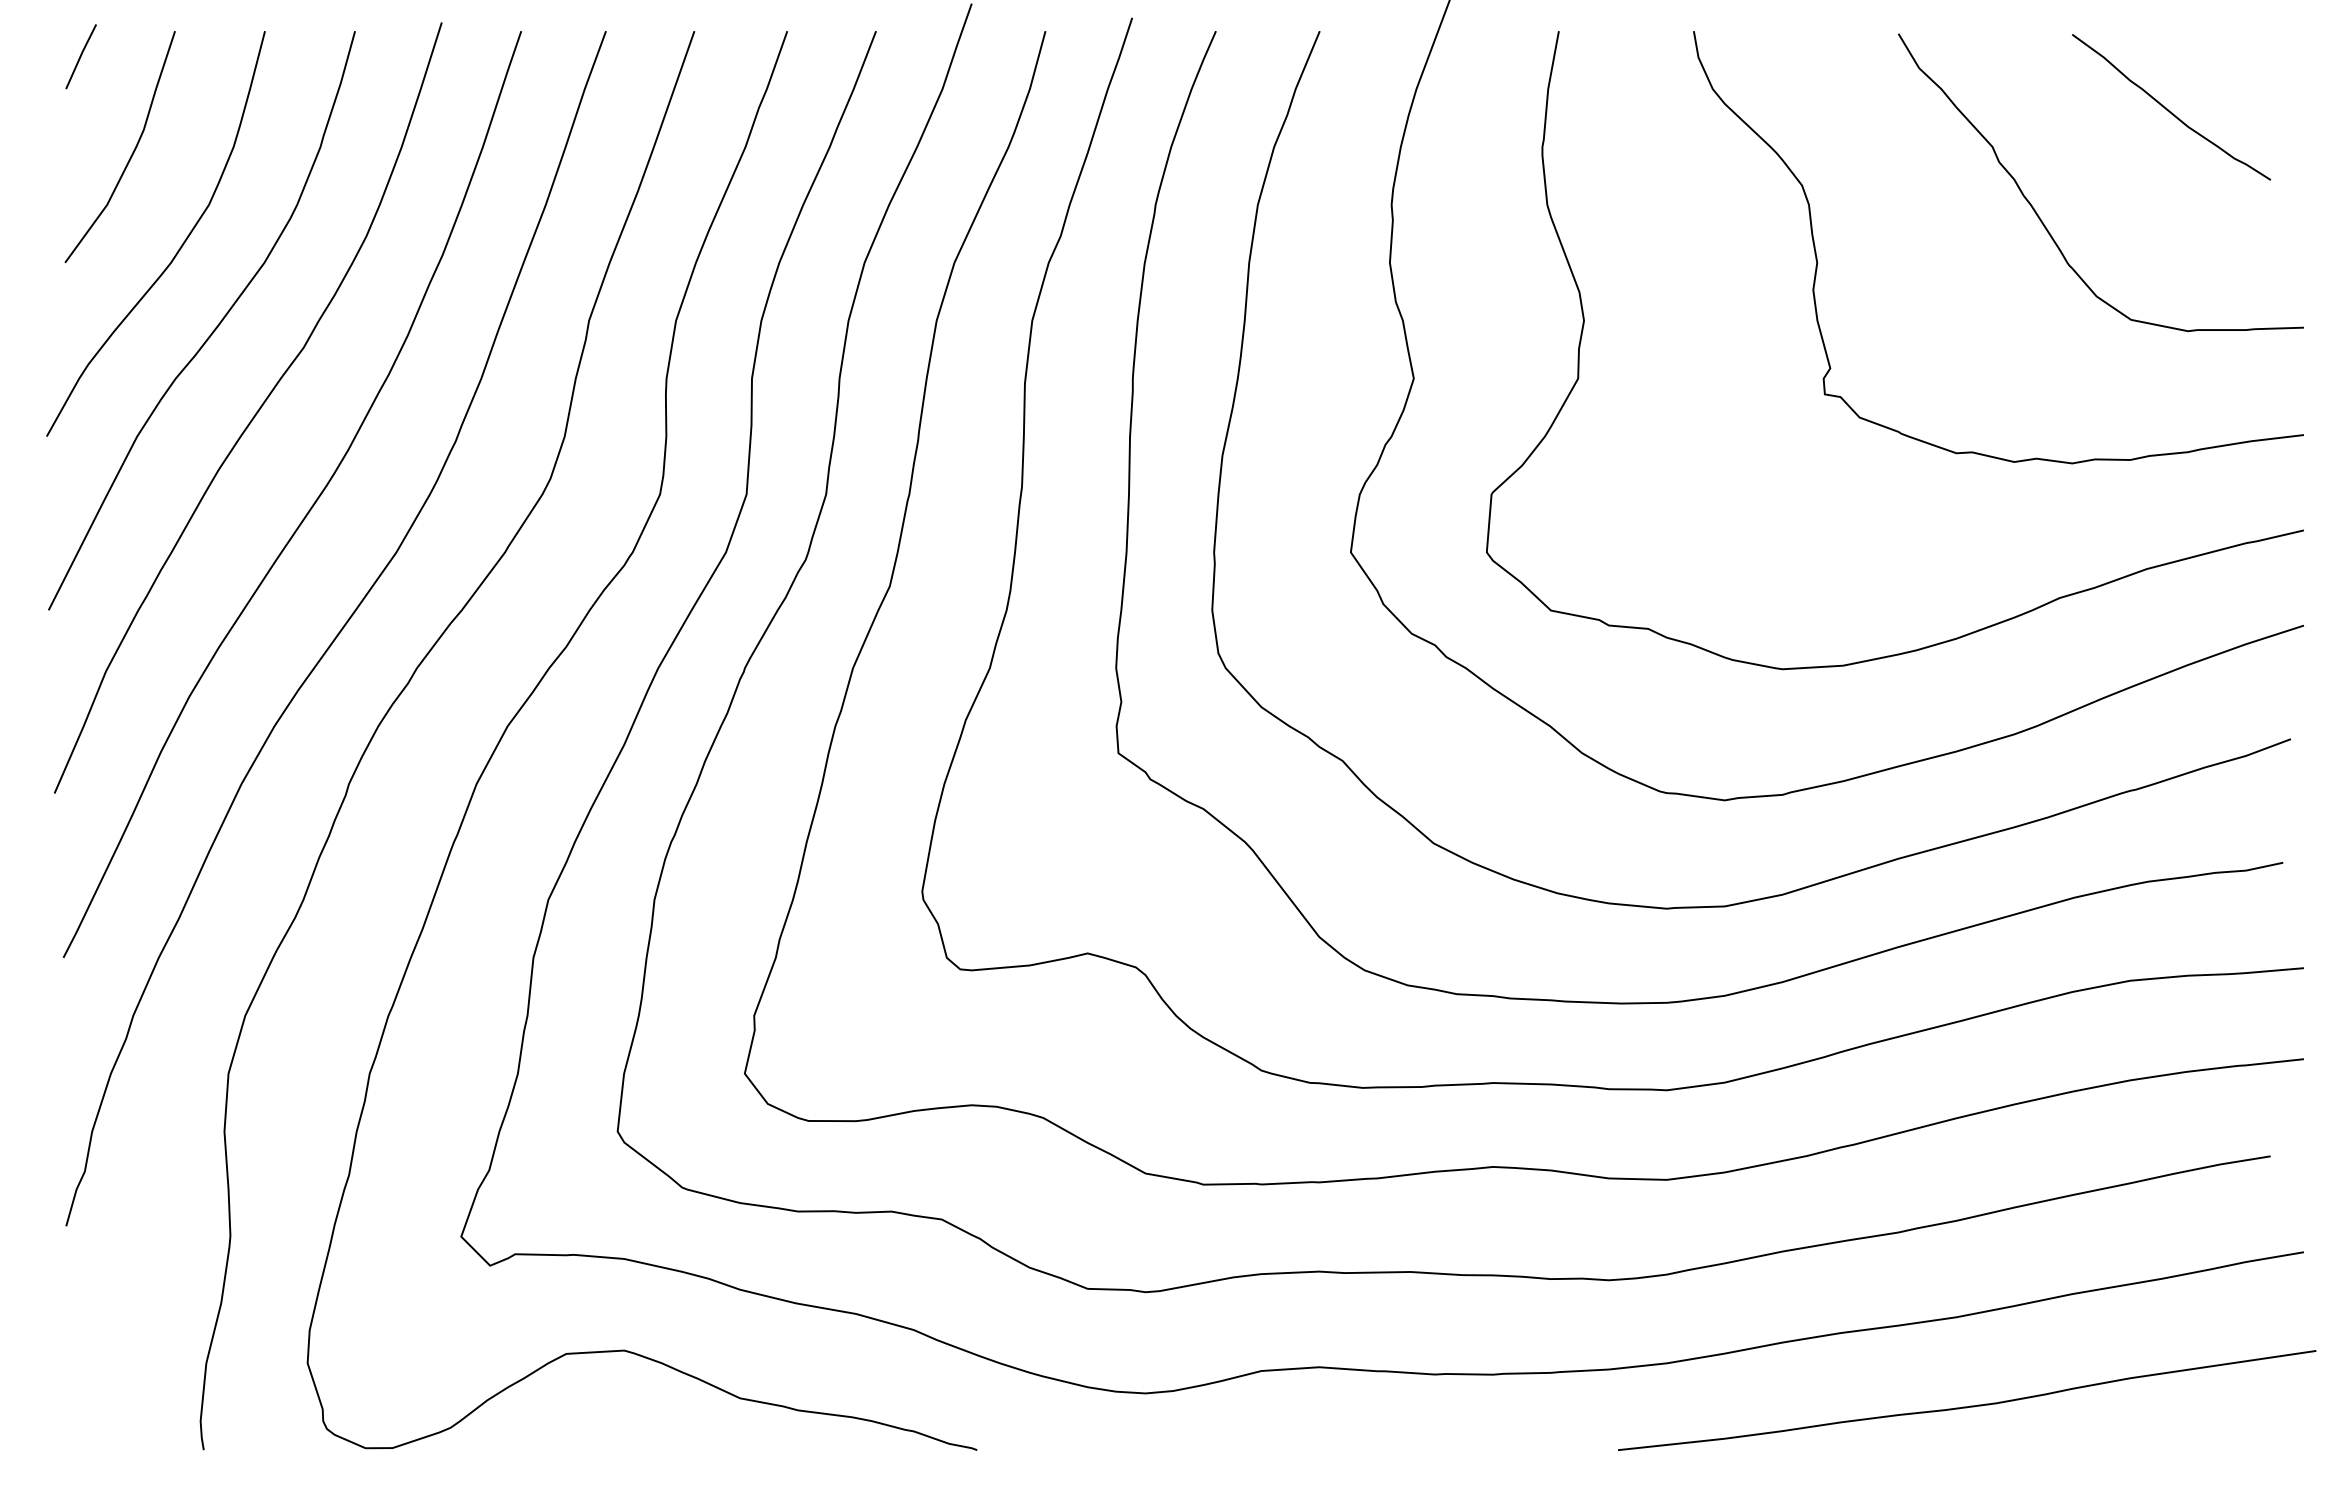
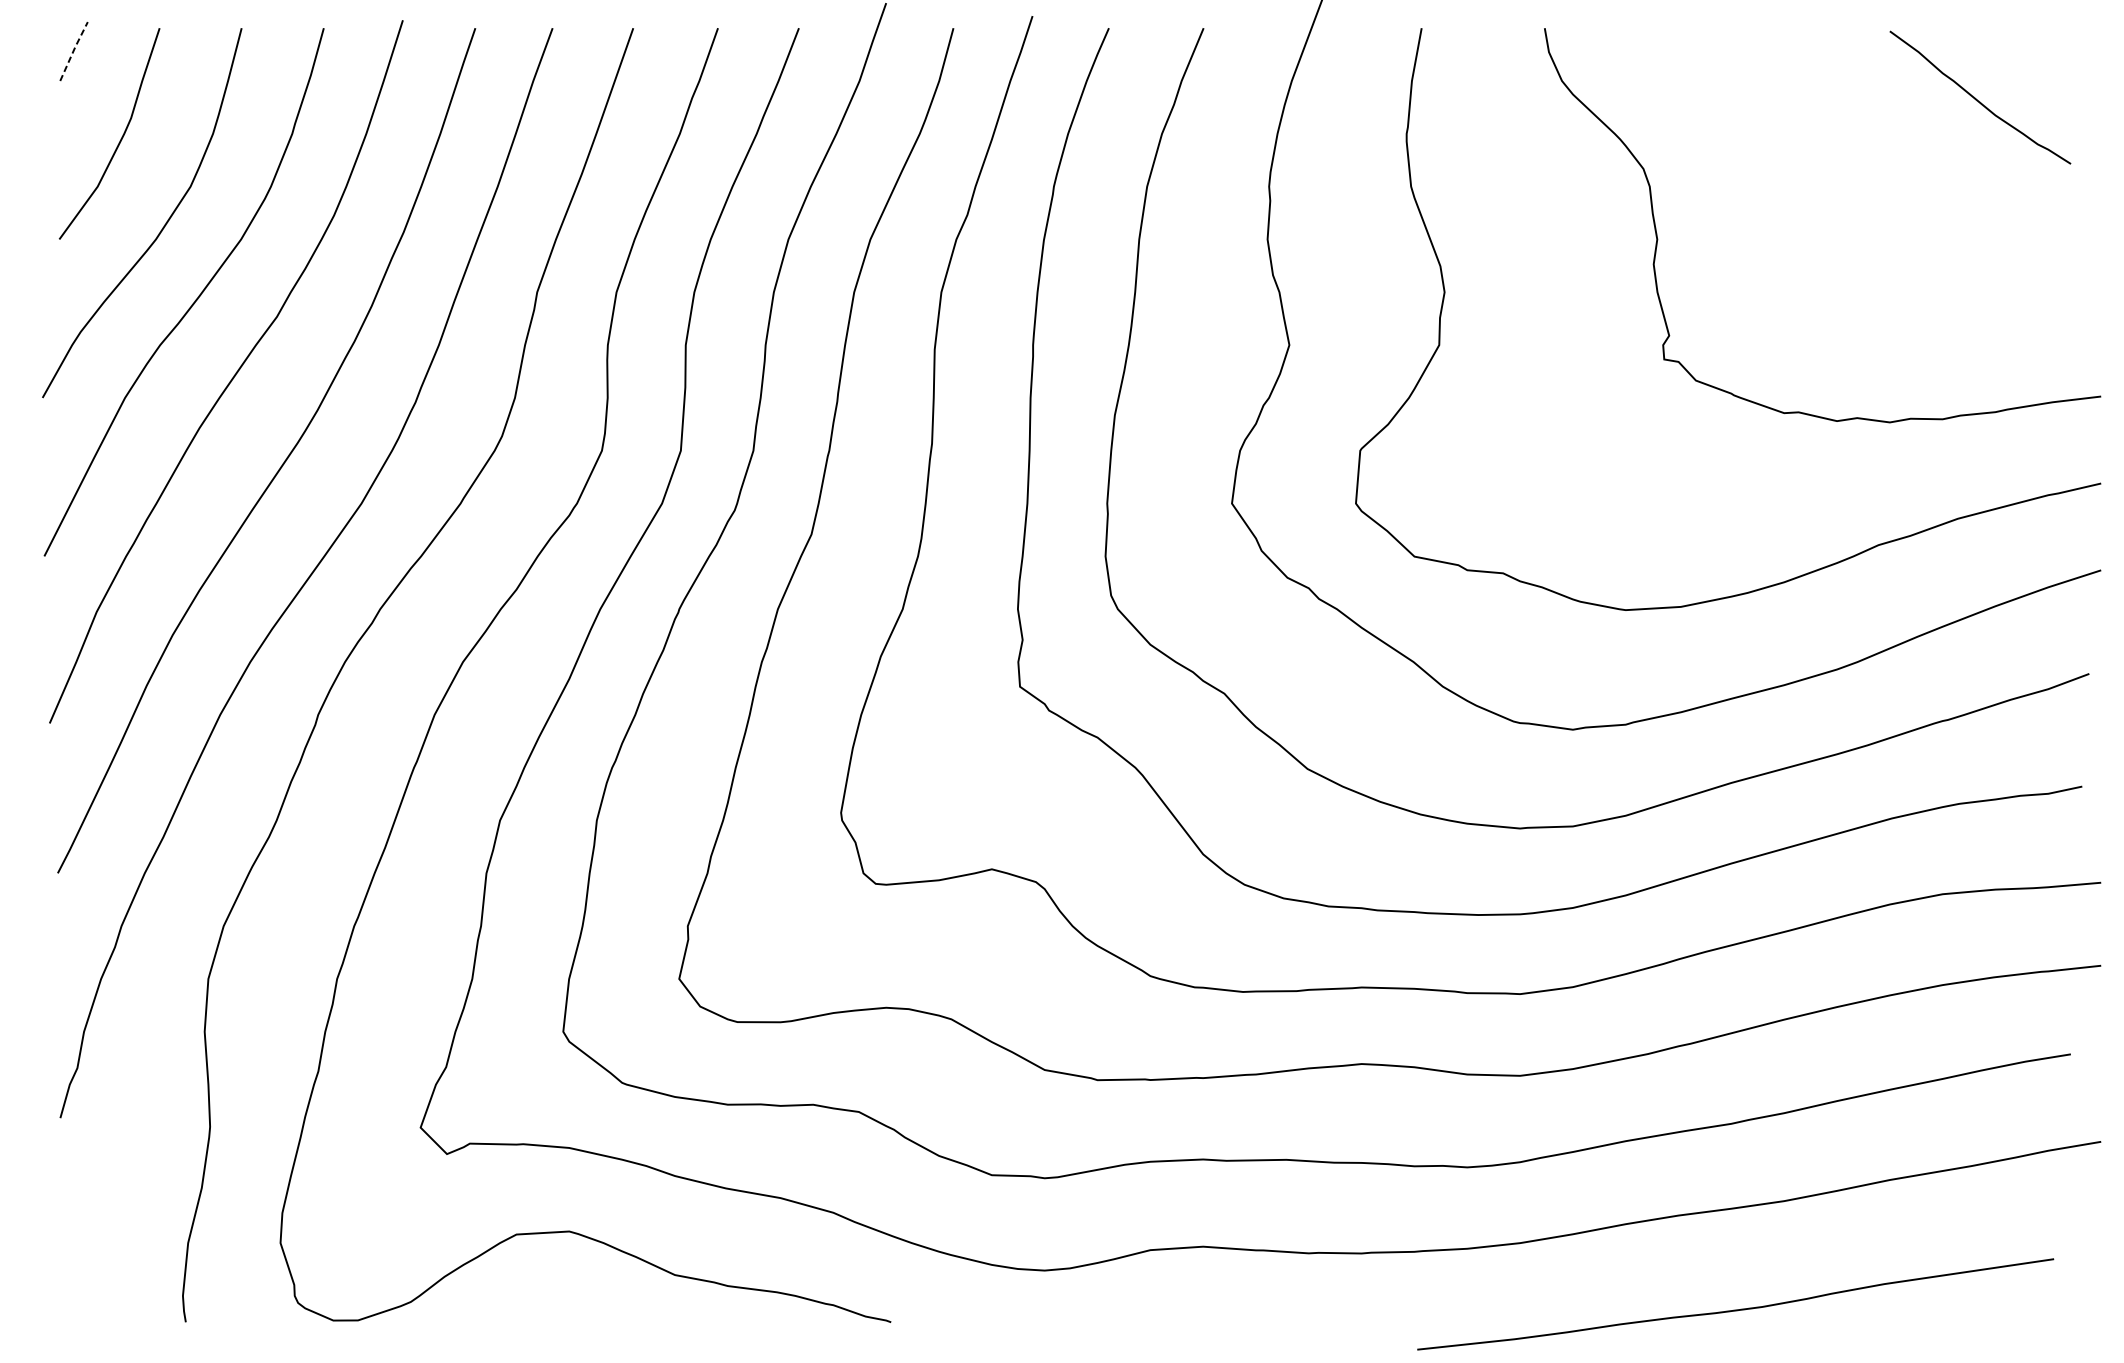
line: (80, 55) -> (73, 50), solid -> dashed
curve: (2040, 217) -> (1860, 198), removed
curve: (1970, 1405) -> (1738, 1308), moved

